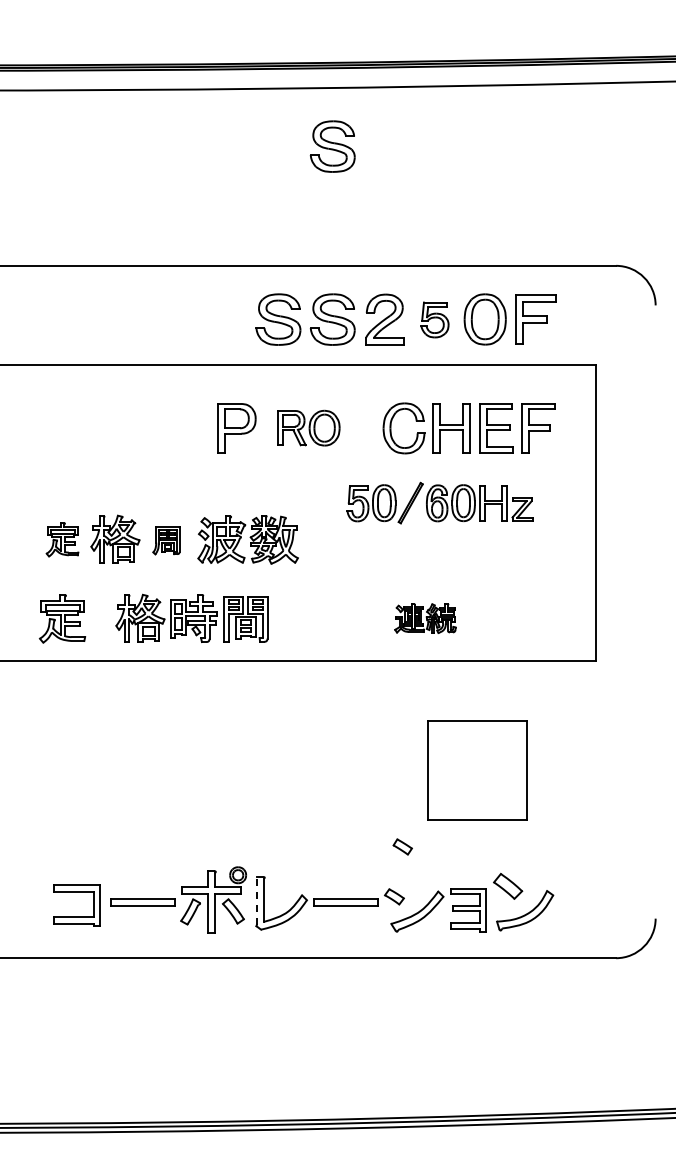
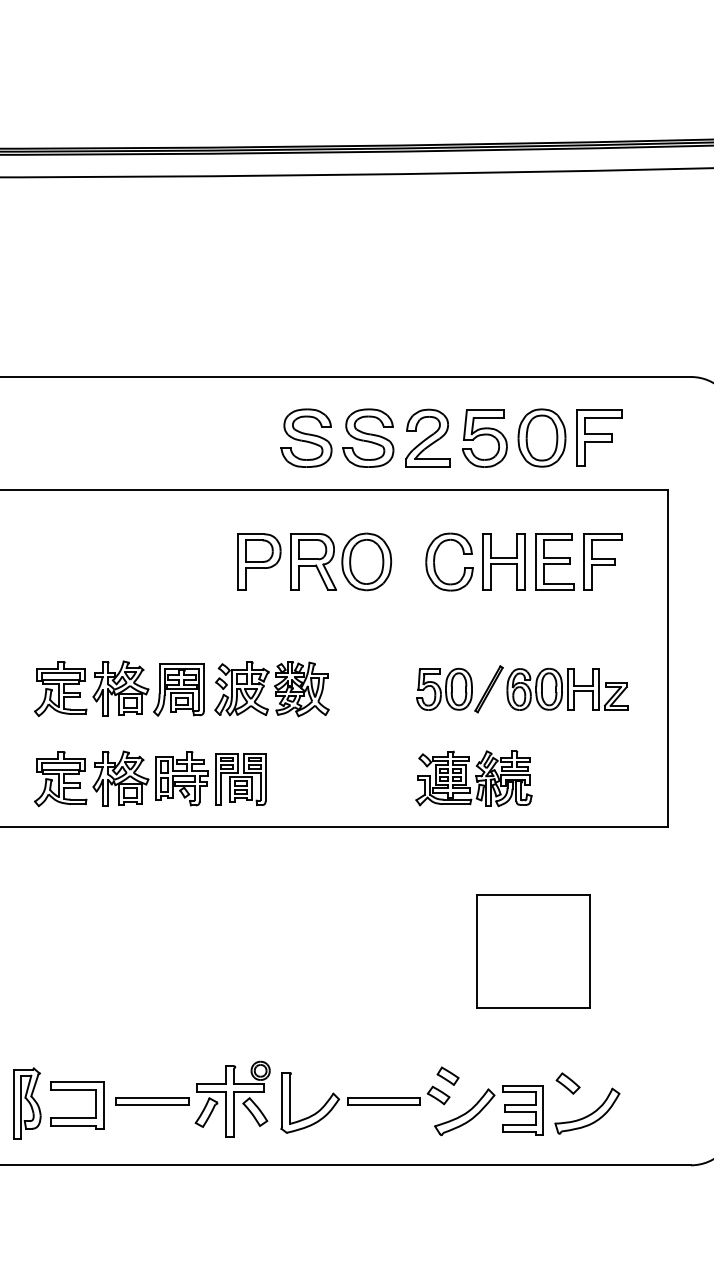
part: (332, 146) -> (368, 241), removed
part: (434, 319) -> (484, 438), size x1.43
part: (308, 427) -> (340, 561), size x1.43
part: (439, 502) -> (521, 688), moved
part: (62, 539) -> (60, 688), size x1.43
part: (166, 540) -> (179, 689), size x1.67
part: (191, 617) -> (179, 777), moved
part: (425, 618) -> (473, 778), size x1.67
part: (402, 846) -> (447, 1075), moved
part: (508, 886) -> (568, 1083), size x0.71
line: (256, 900) -> (281, 1099), dashed -> solid
part: (32, 903) -> (26, 1103), added

